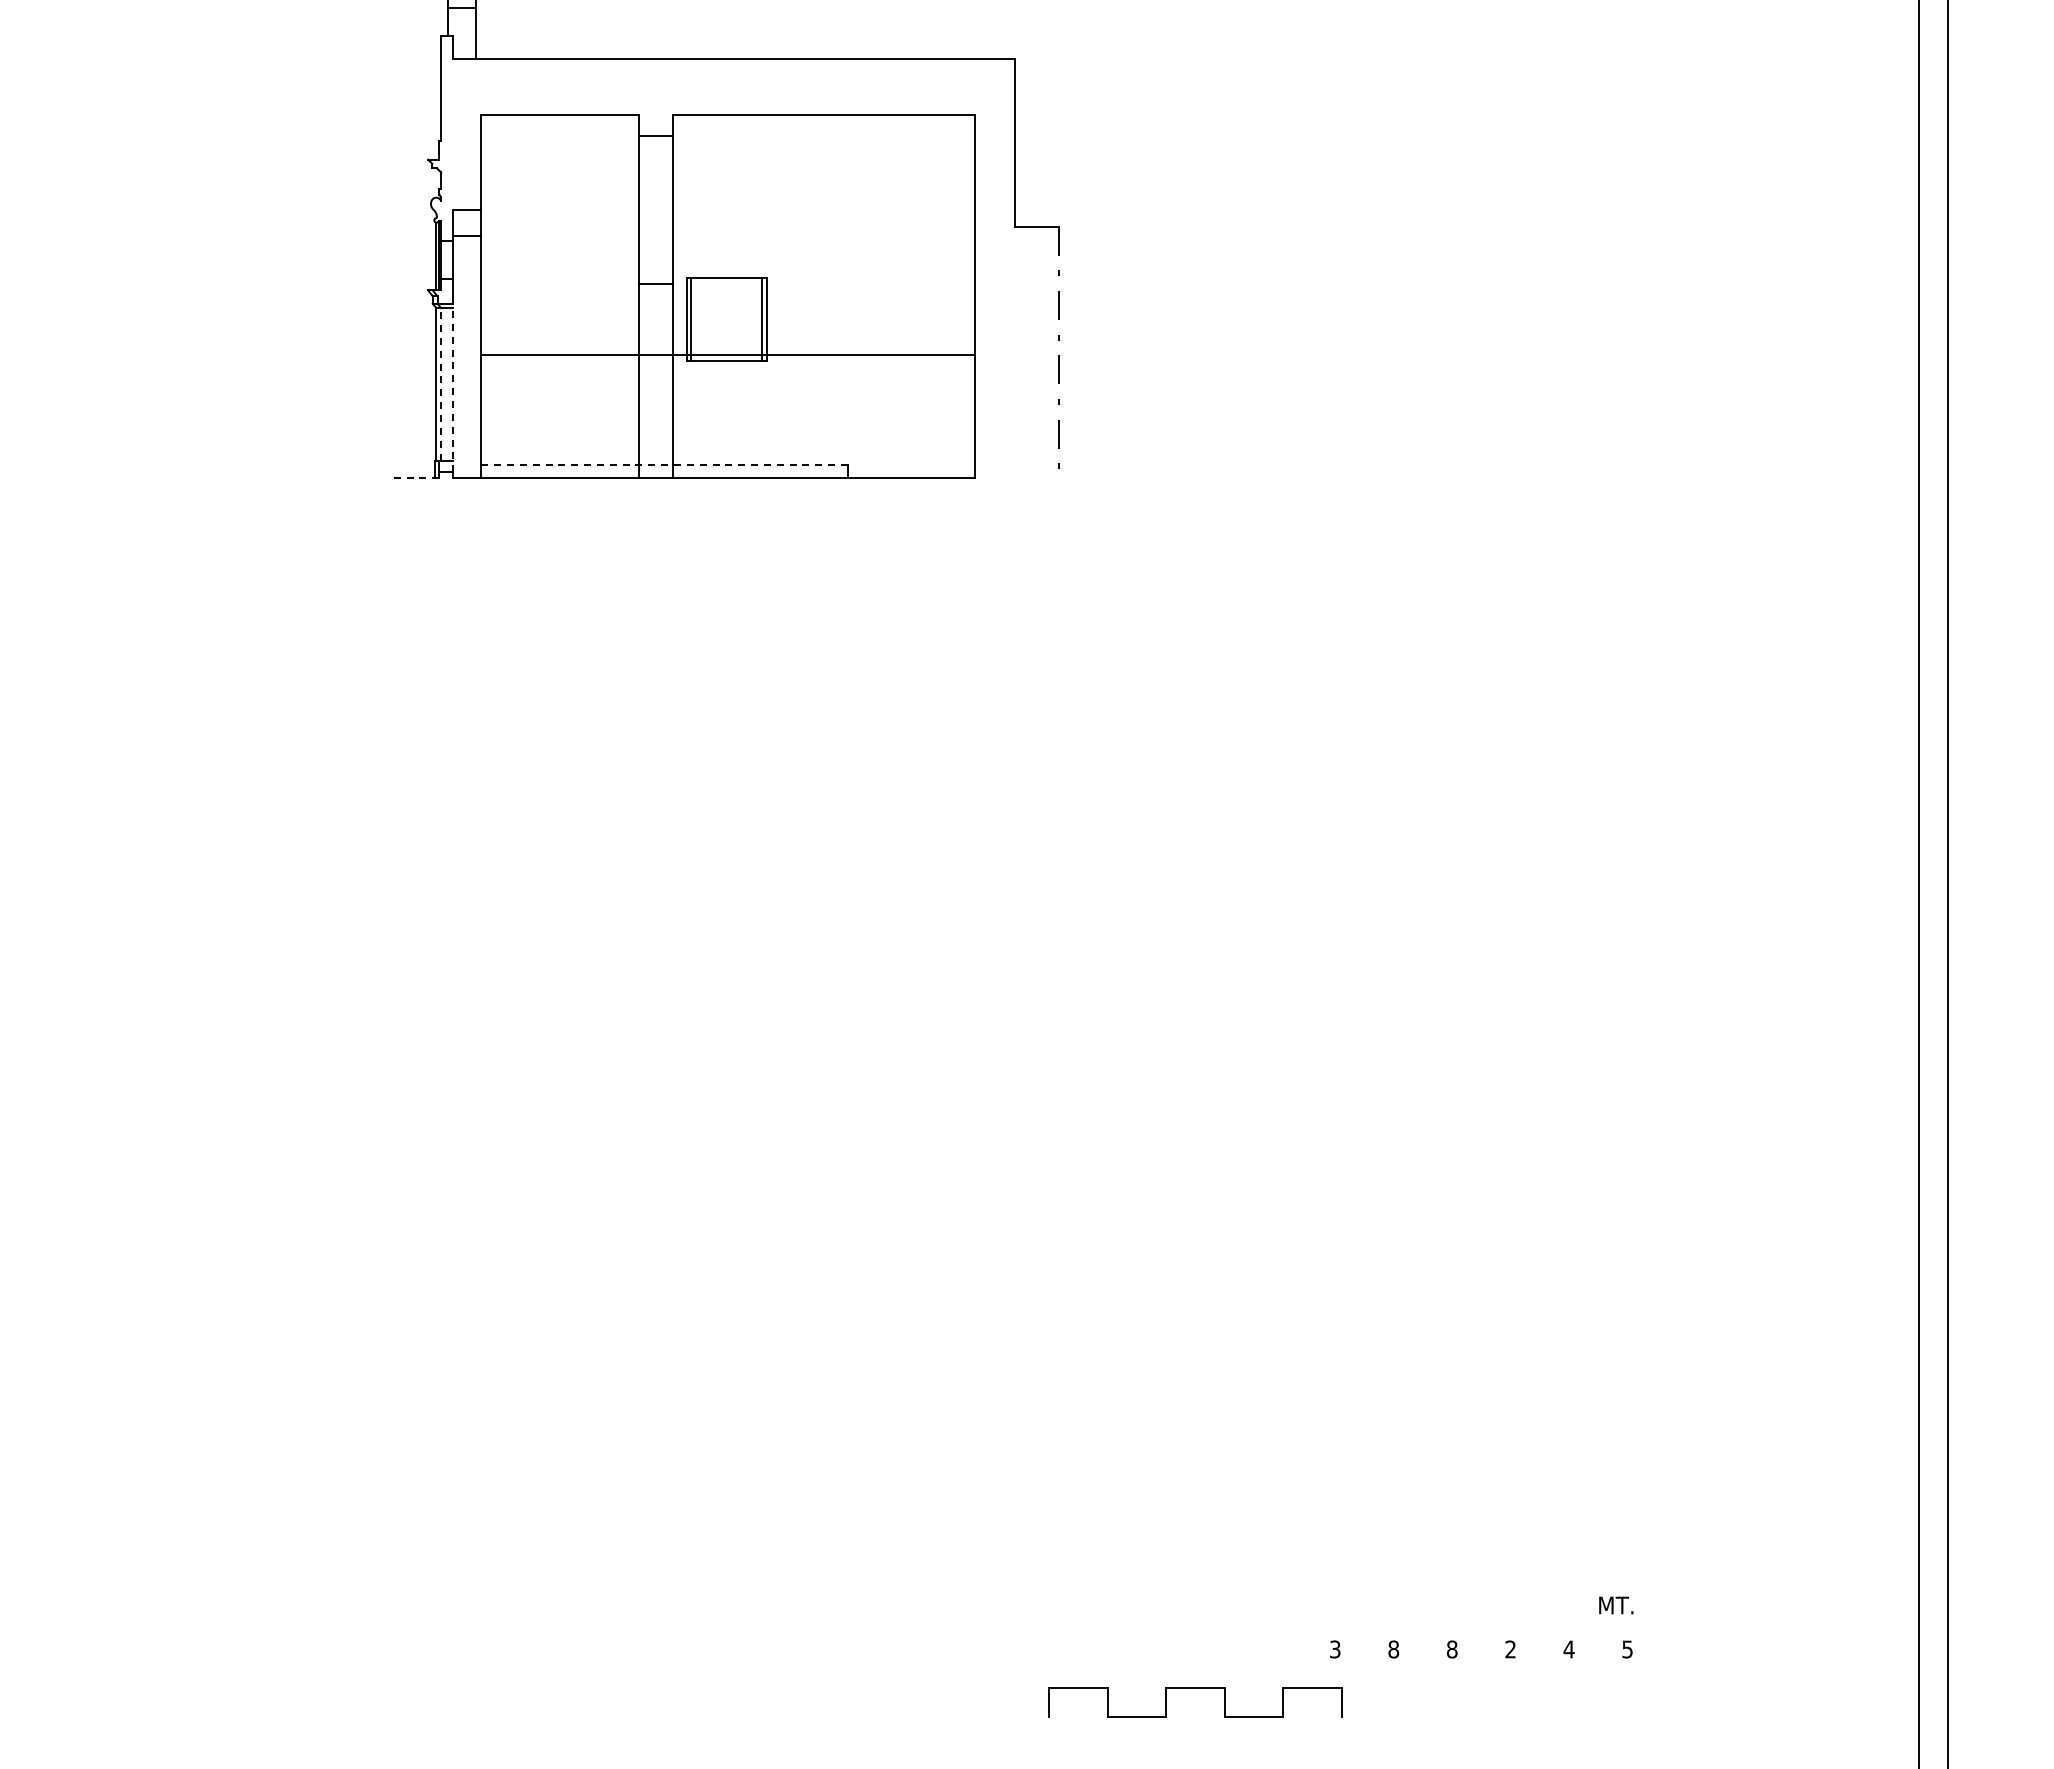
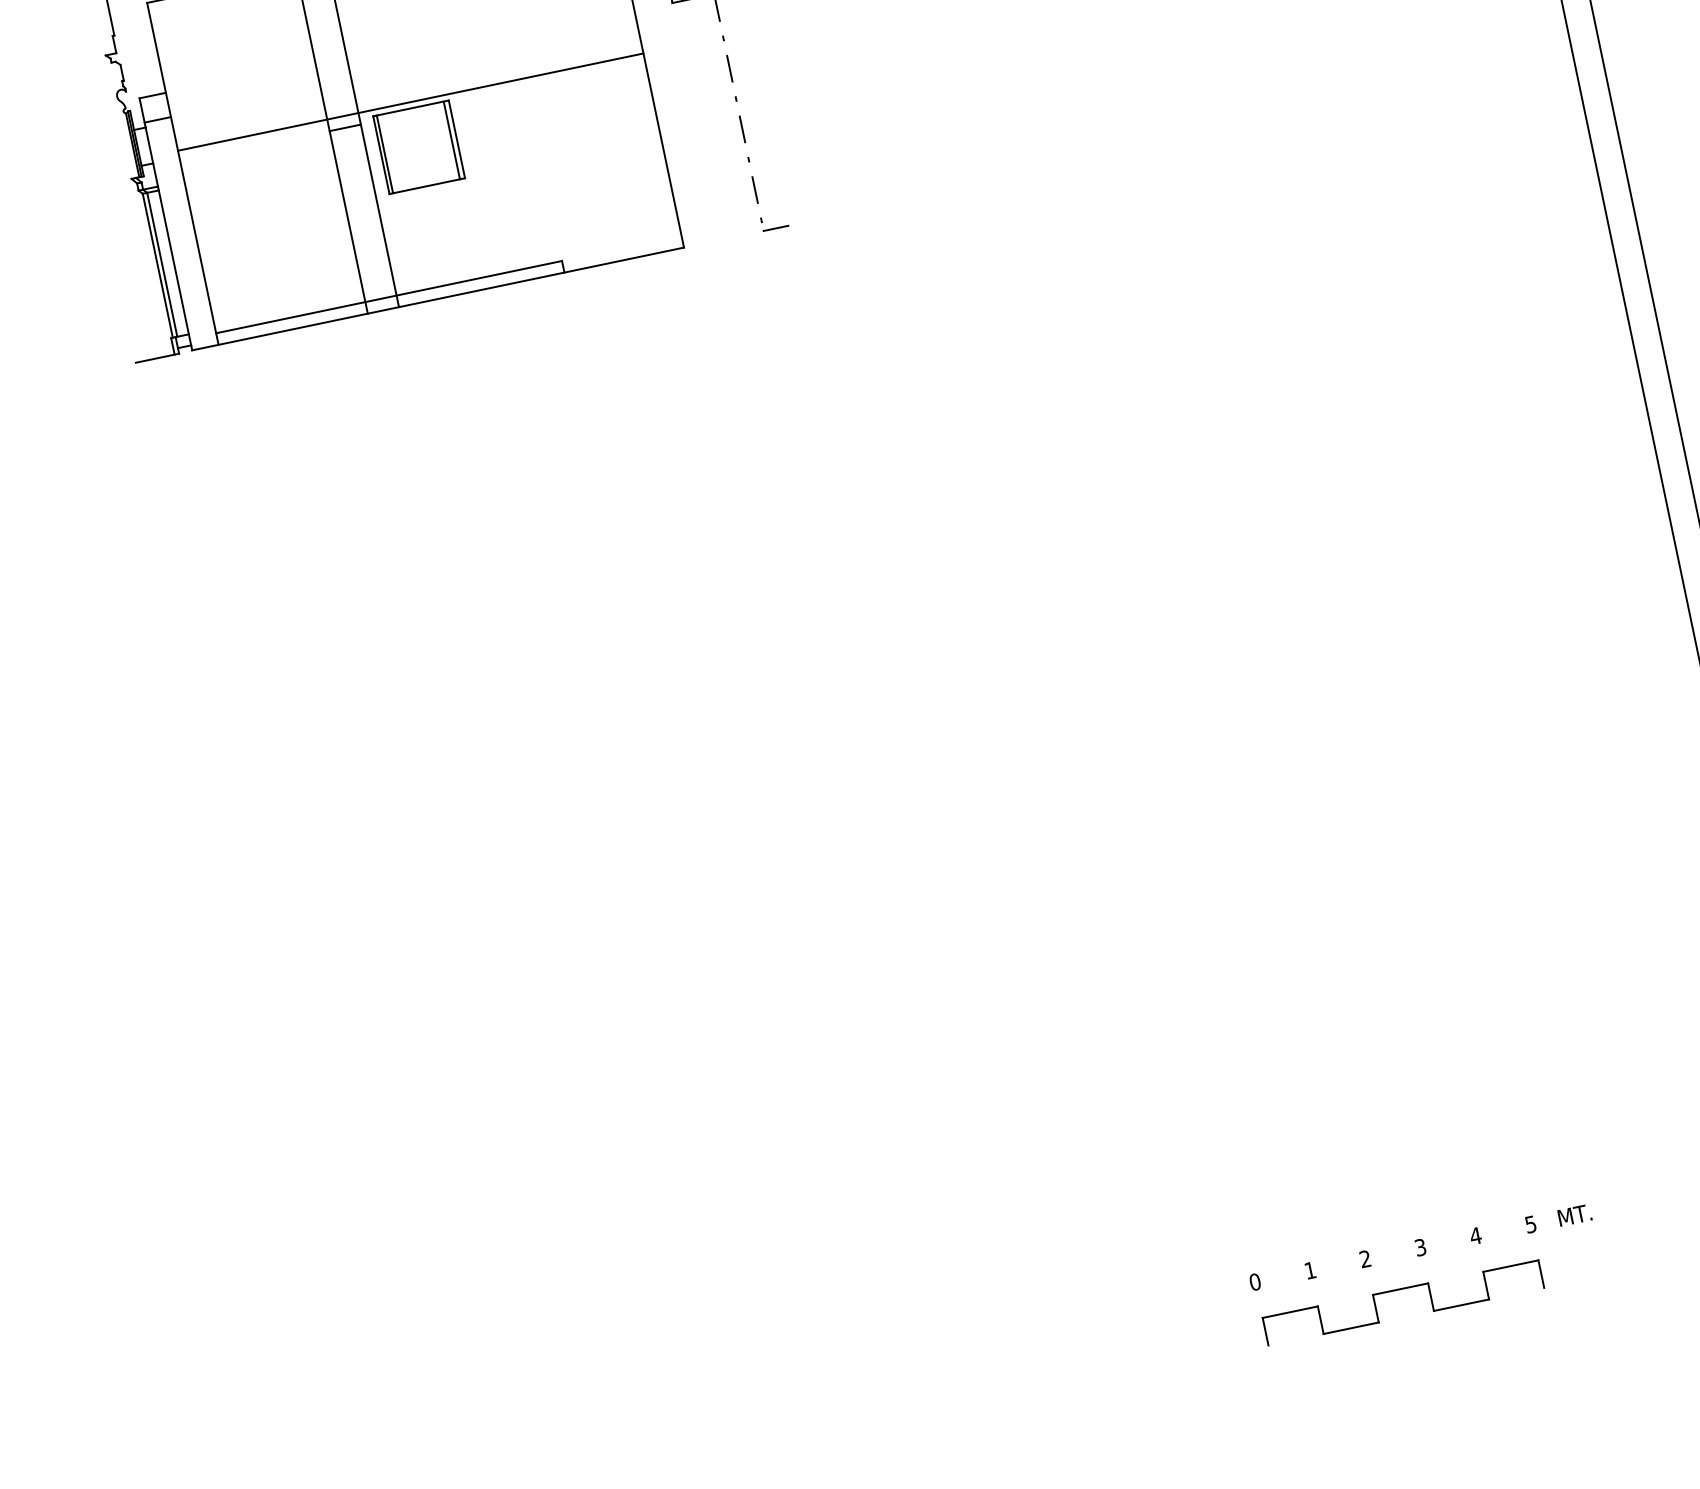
line: (727, 354) -> (410, 101), moved
line: (441, 383) -> (162, 264), dashed -> solid
line: (453, 387) -> (174, 265), dashed -> solid
line: (665, 465) -> (389, 297), dashed -> solid
line: (1072, 477) -> (776, 228), added
line: (416, 478) -> (157, 358), dashed -> solid
text: (1616, 1605) -> (1575, 1215), moved
text: (1335, 1649) -> (1255, 1282), 3 -> 0
text: (1393, 1649) -> (1310, 1270), 8 -> 1
text: (1451, 1649) -> (1364, 1259), 8 -> 2
text: (1510, 1649) -> (1420, 1247), 2 -> 3
part: (1195, 1688) -> (1400, 1290), moved

